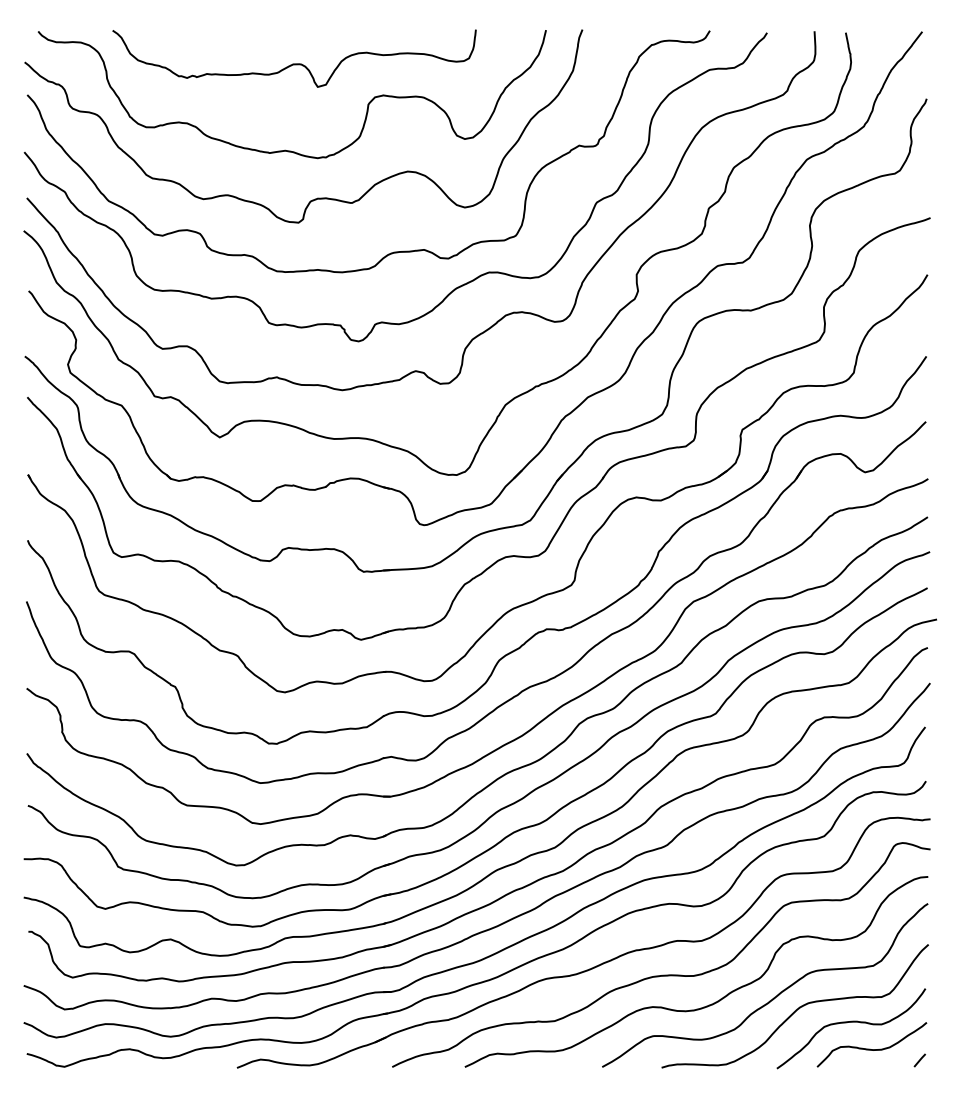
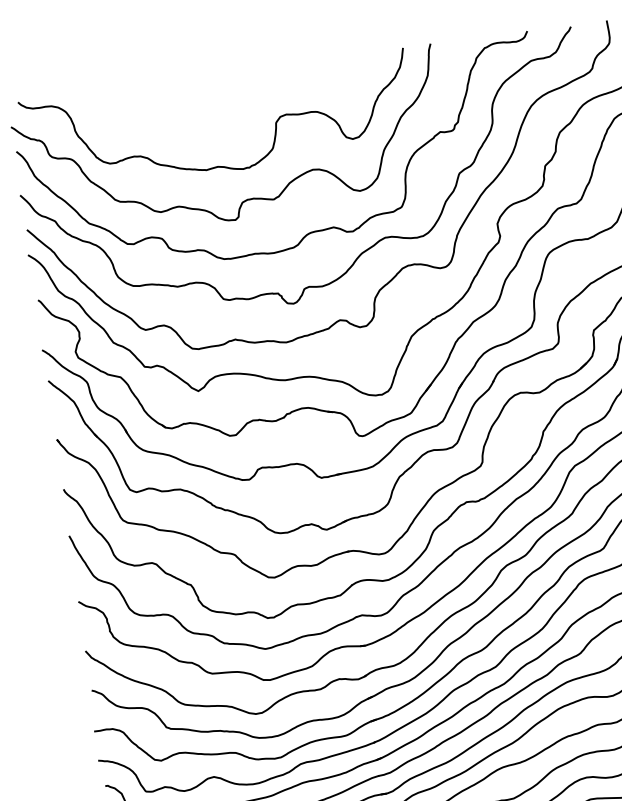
curve: (294, 63) -> (215, 99), removed

